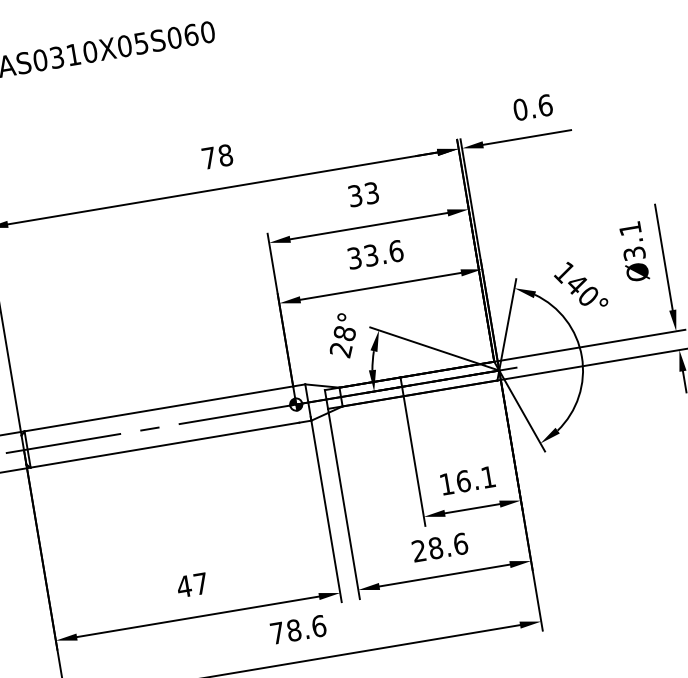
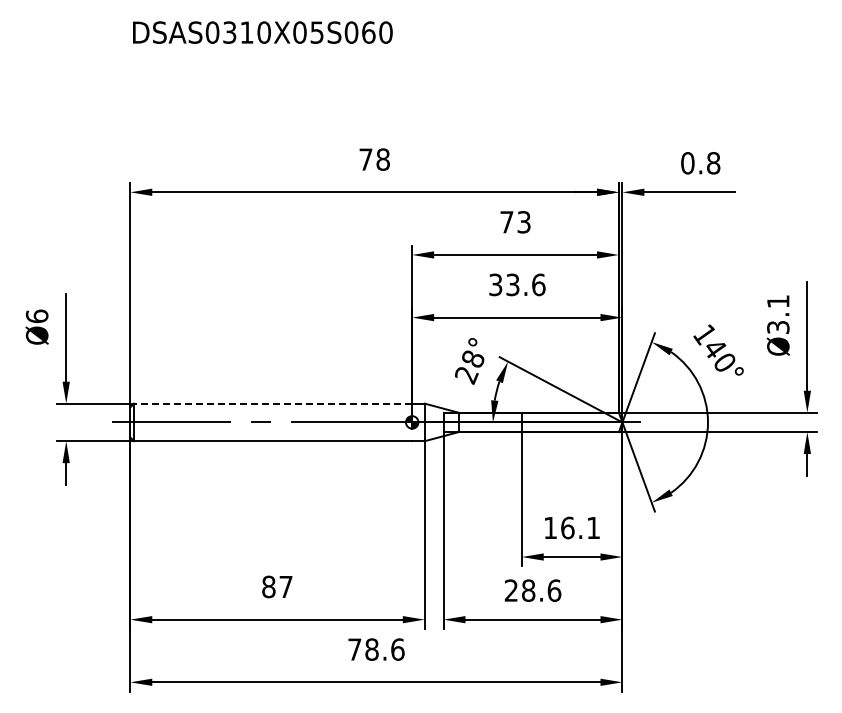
text: (545, 105) -> (713, 163), 0.6 -> 0.8
text: (354, 196) -> (506, 222), 33 -> 73
line: (158, 408) -> (272, 403), solid -> dashed
text: (183, 586) -> (268, 586), 47 -> 87

